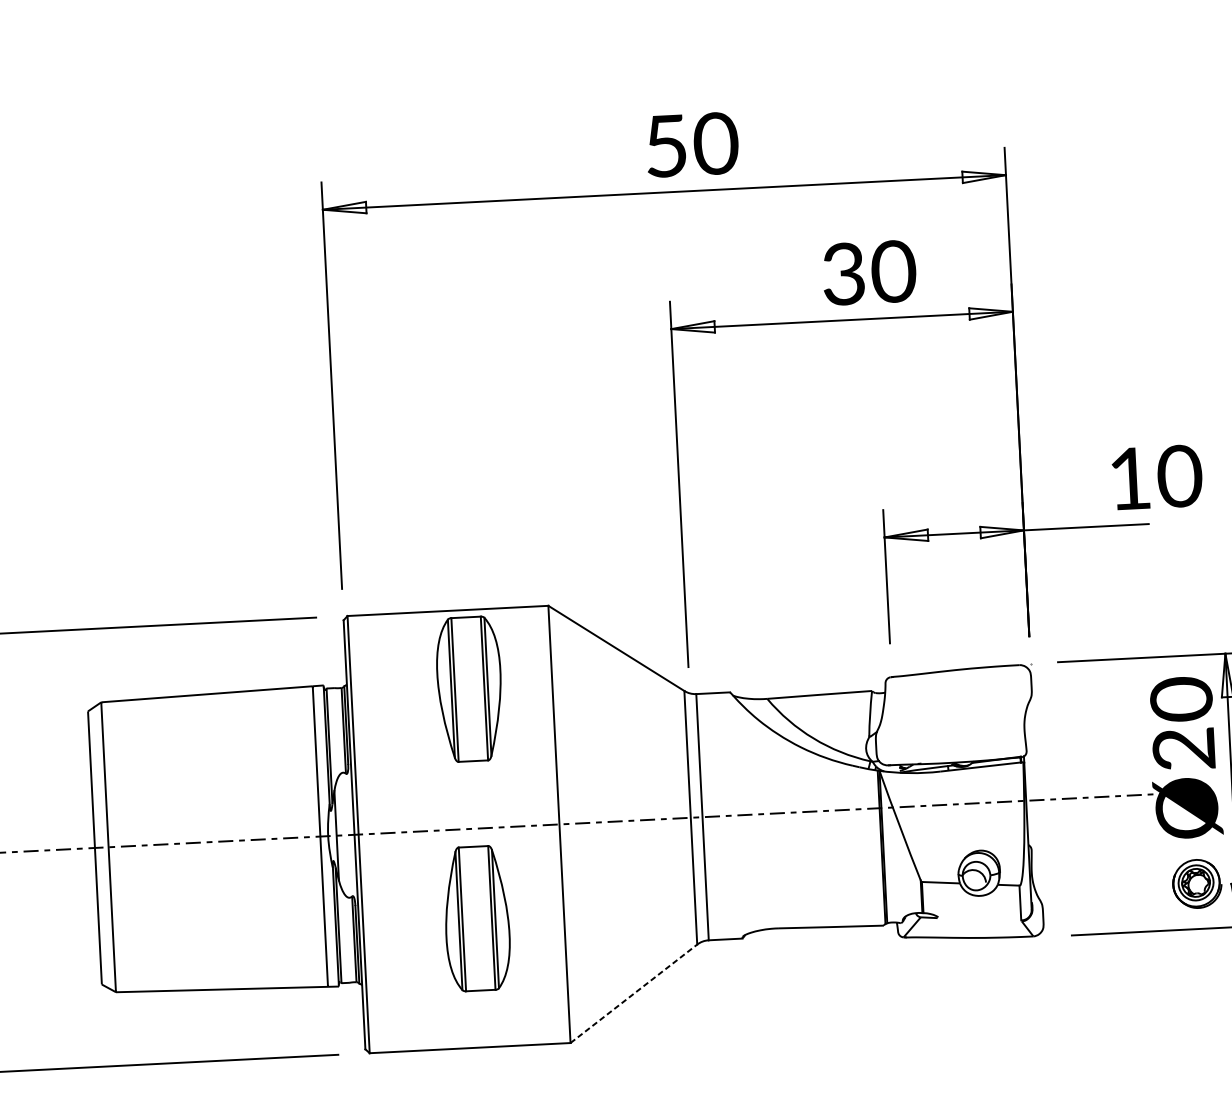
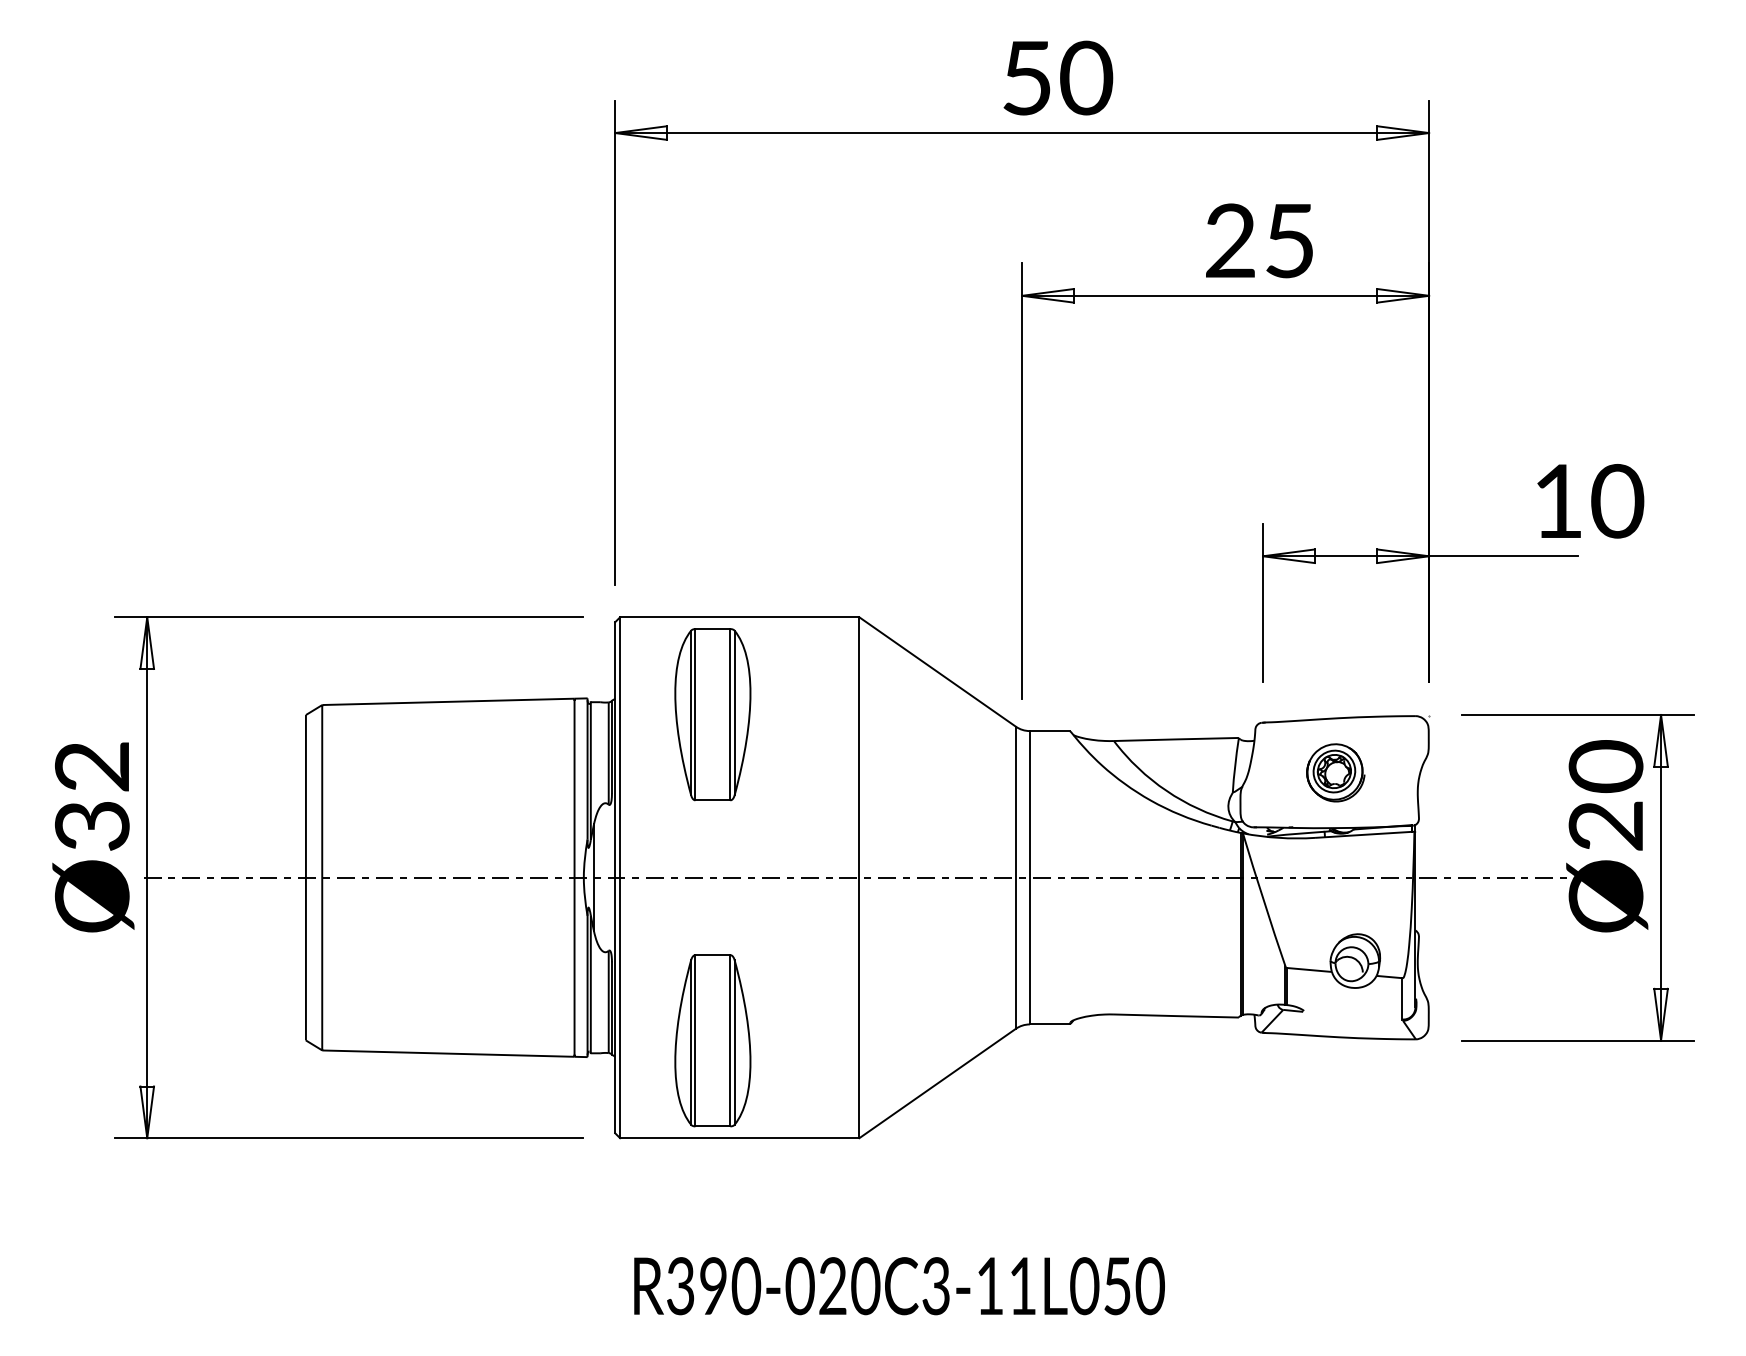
text: (869, 272) -> (1260, 240), 30 -> 25
part: (469, 689) -> (712, 714), moved
part: (1197, 883) -> (1335, 772), moved
part: (476, 918) -> (712, 1040), moved
line: (634, 993) -> (938, 1083), dashed -> solid

